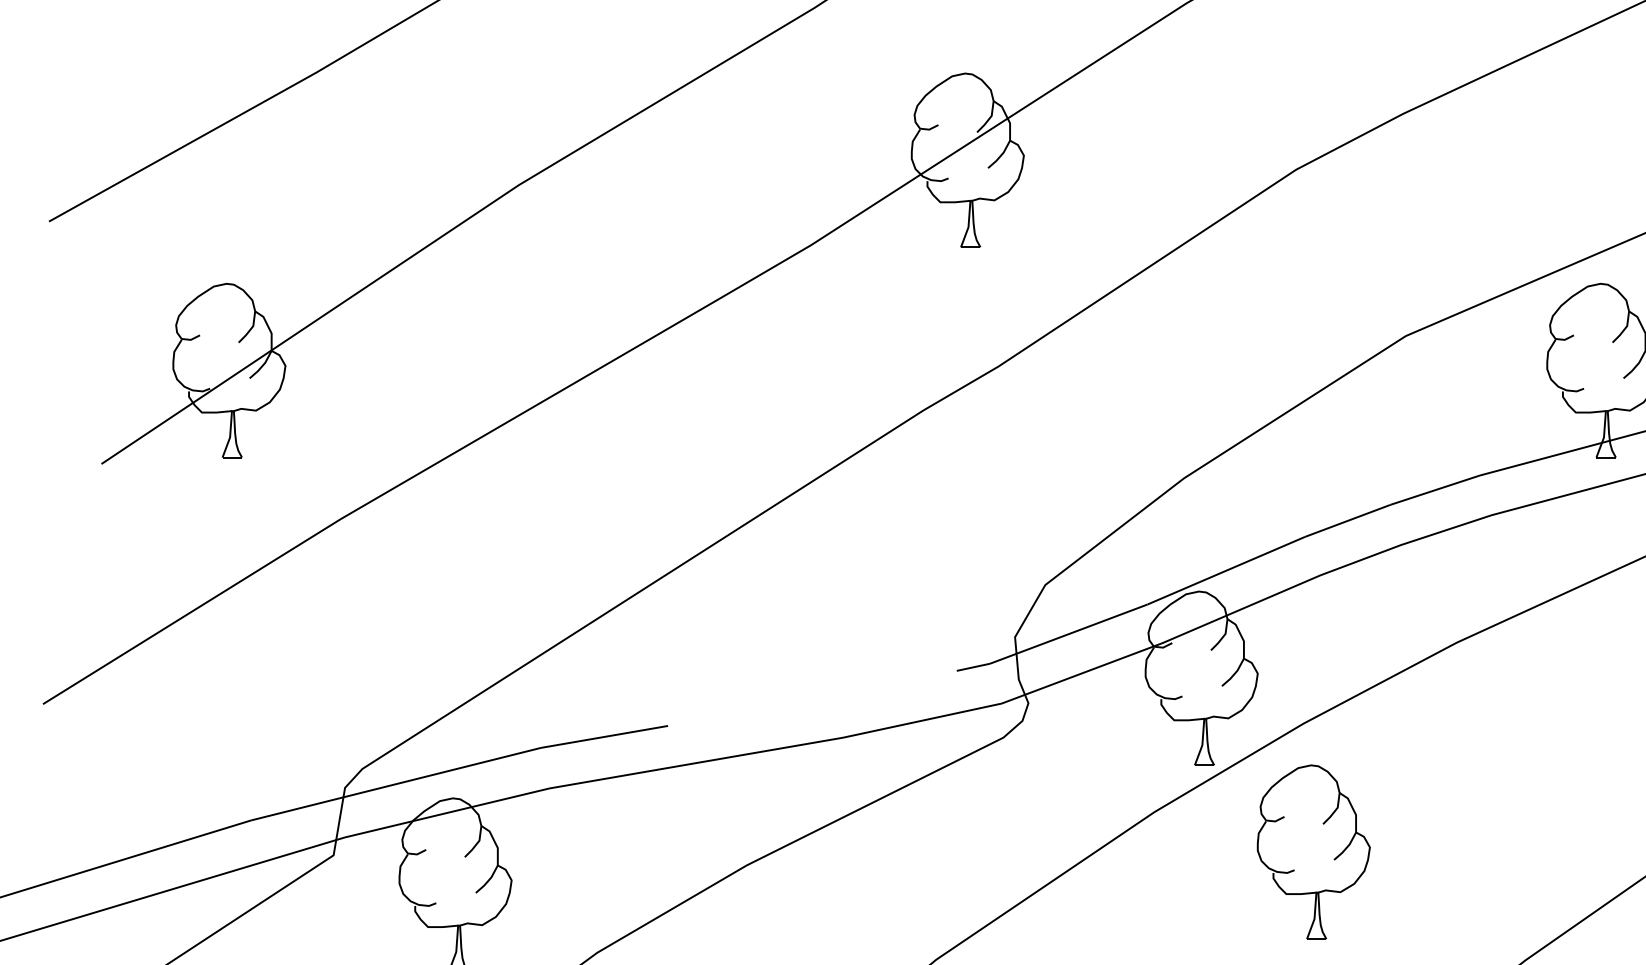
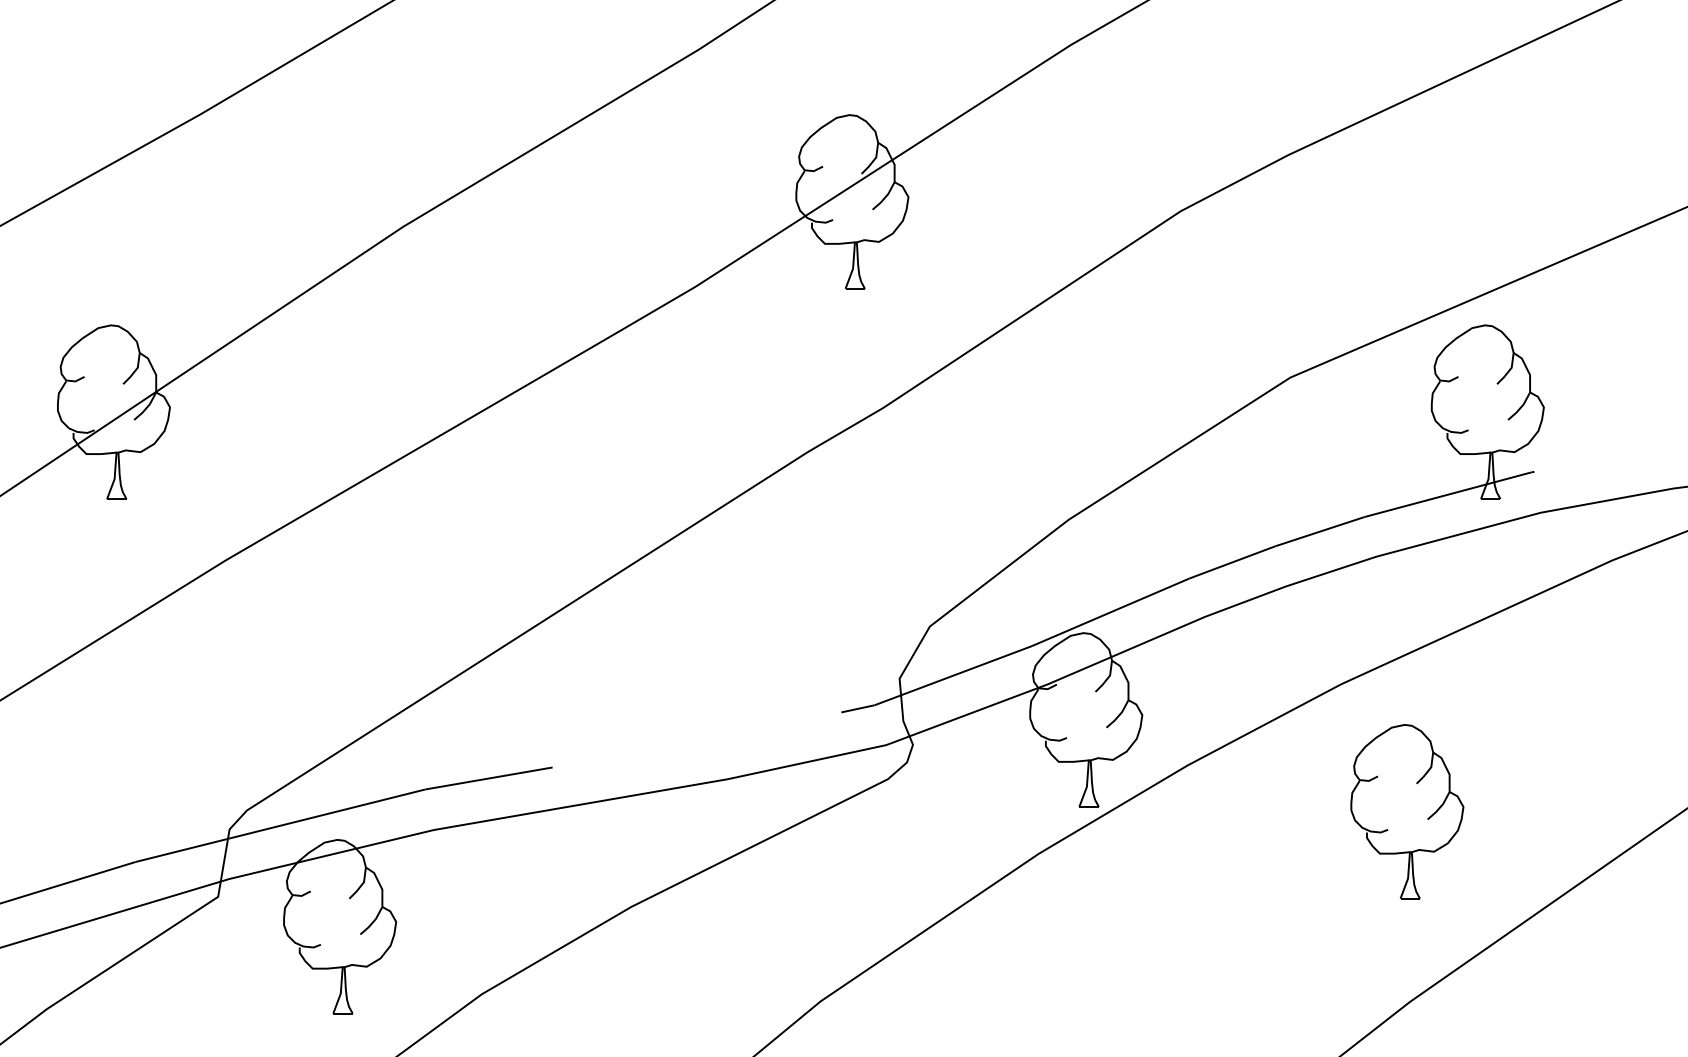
part: (1313, 851) -> (1407, 811), moved

